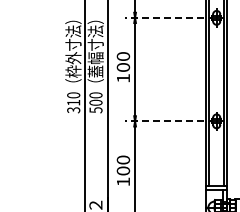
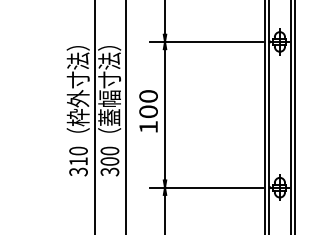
line: (164, 17) -> (206, 41), dashed -> solid
text: (95, 109) -> (109, 170), 500 -> 300
line: (164, 121) -> (206, 187), dashed -> solid

